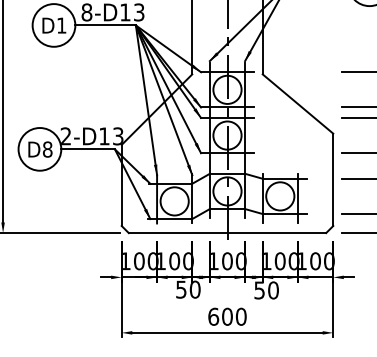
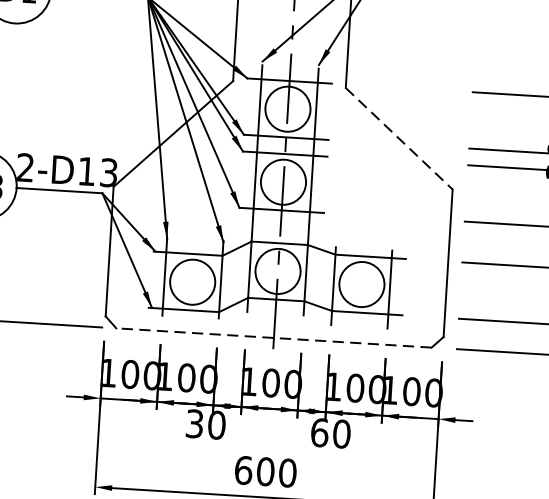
line: (298, 104) -> (399, 139), solid -> dashed
line: (227, 233) -> (273, 338), solid -> dashed
text: (181, 289) -> (194, 423), 50 -> 30
text: (259, 290) -> (319, 432), 50 -> 60

